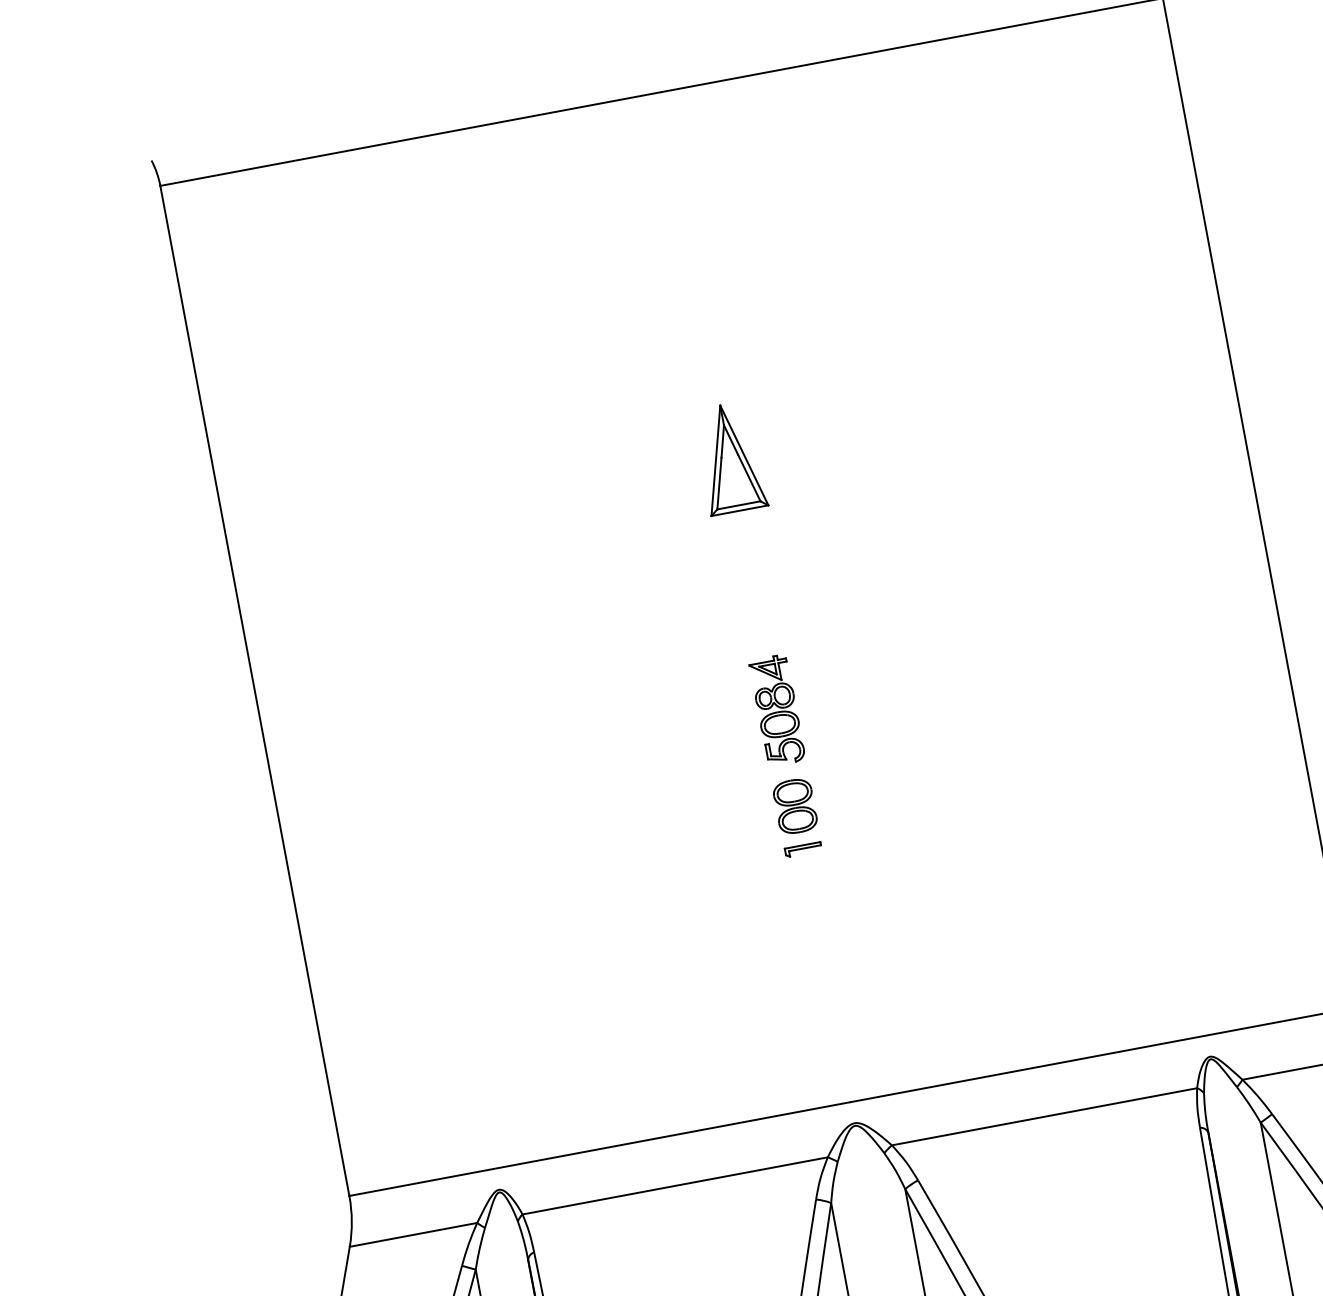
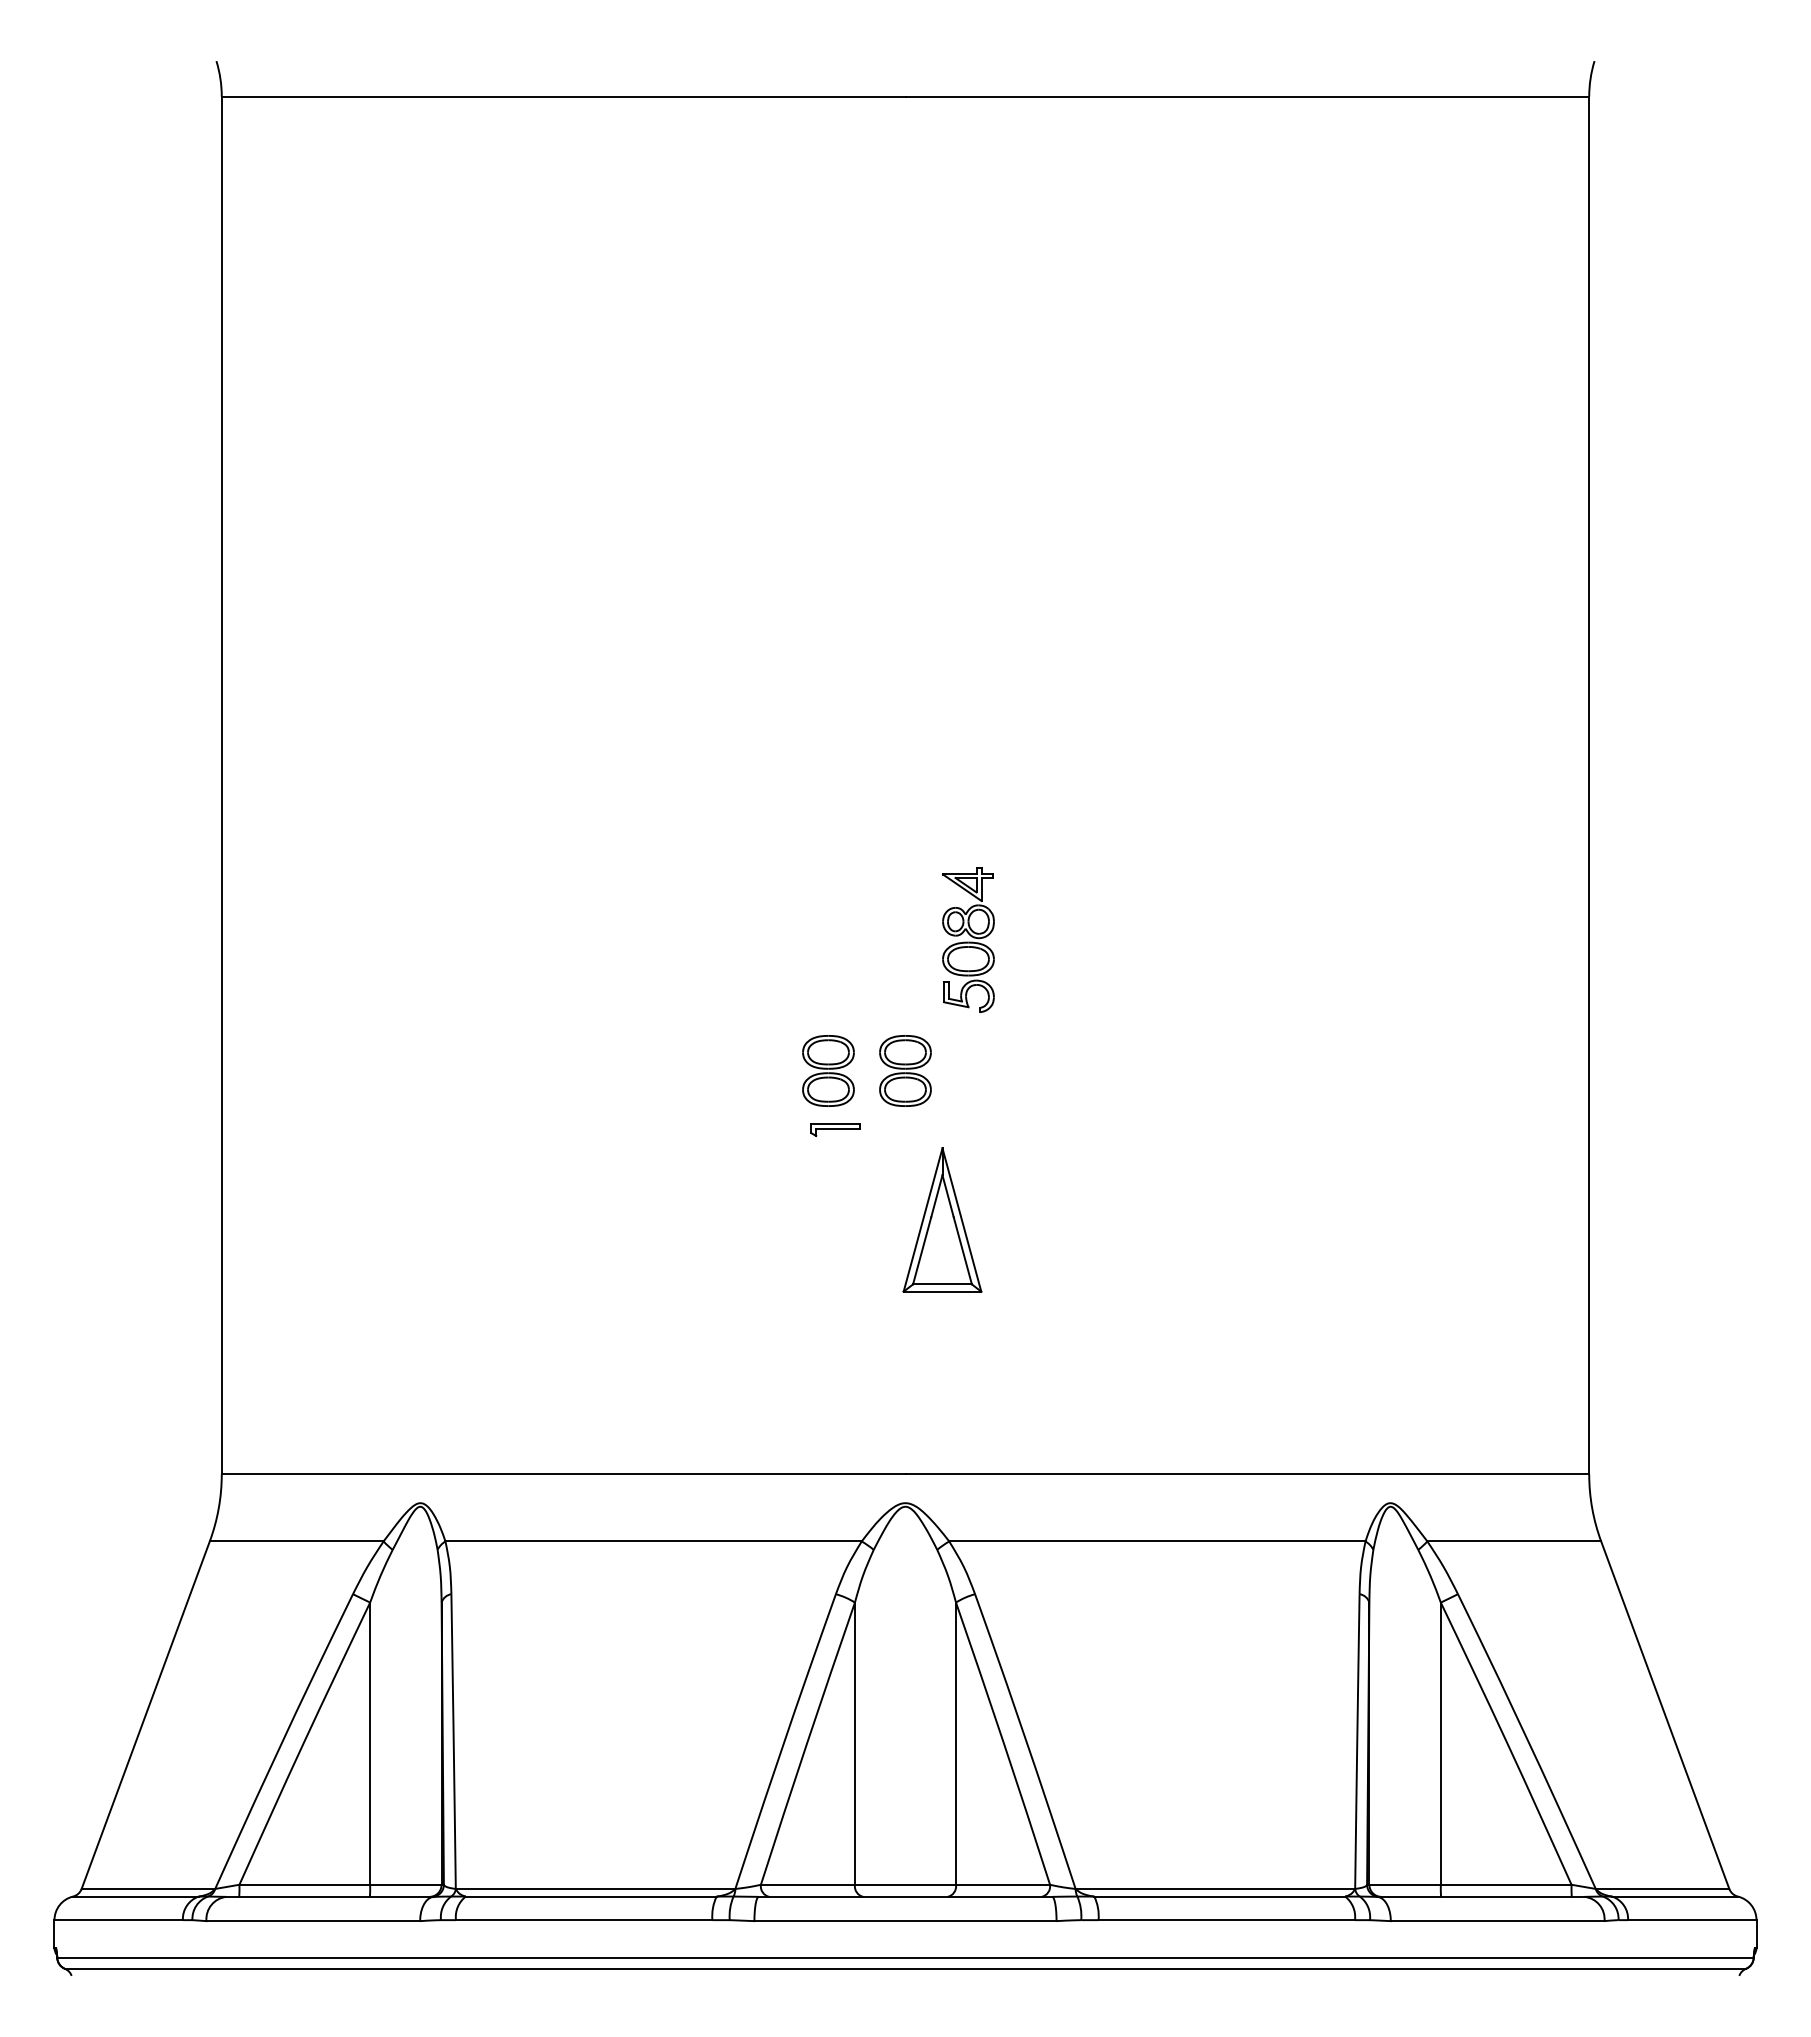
part: (730, 457) -> (942, 1219), moved
part: (777, 710) -> (968, 939), moved
part: (738, 816) -> (828, 1070), added
part: (803, 849) -> (835, 1129), moved

